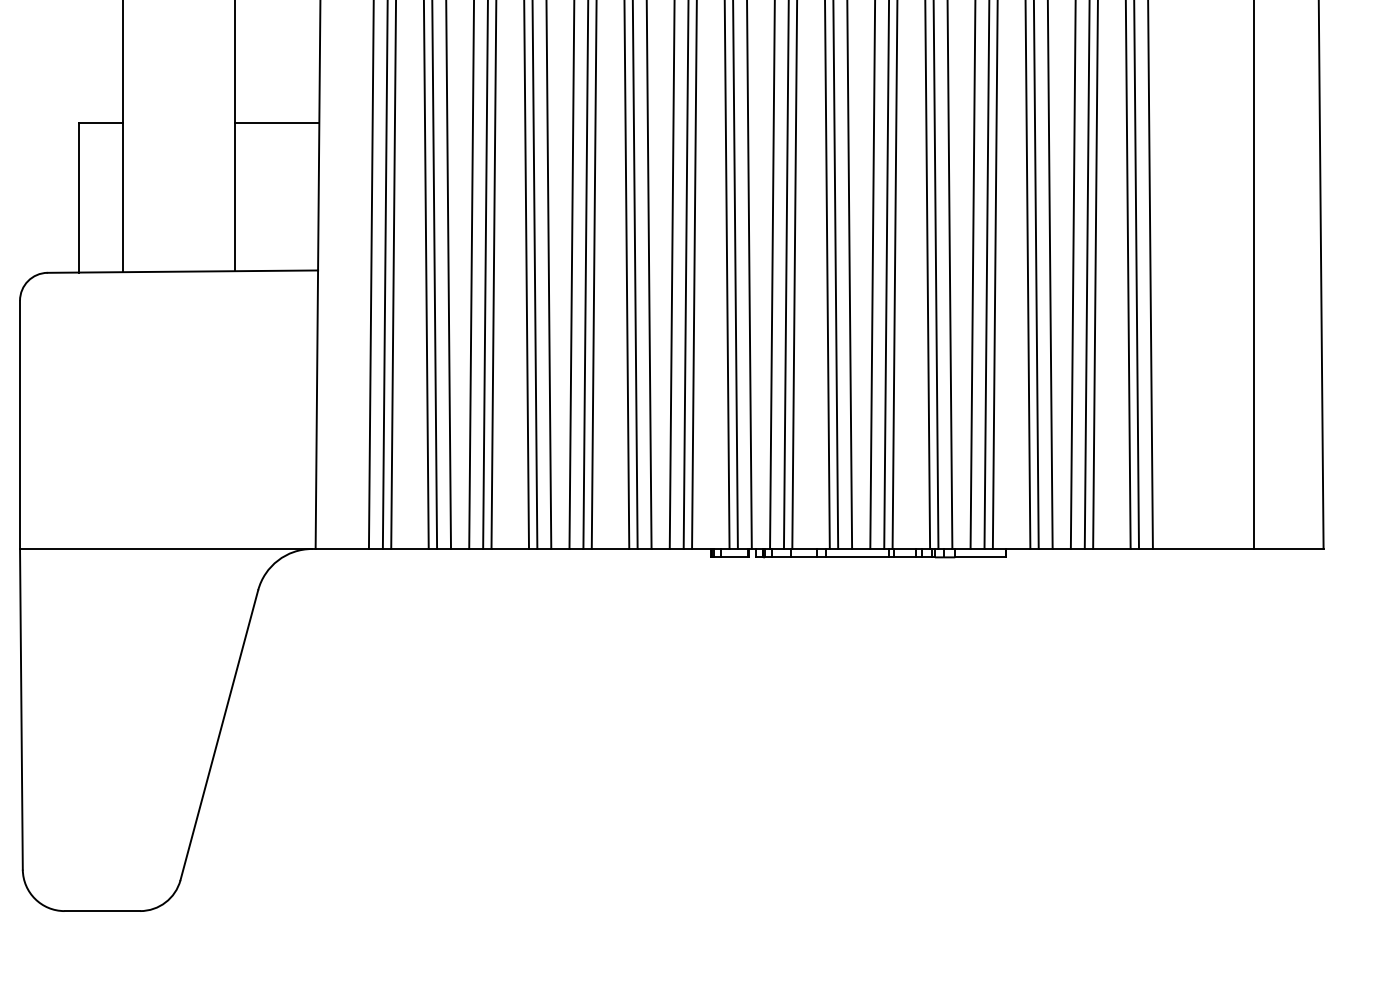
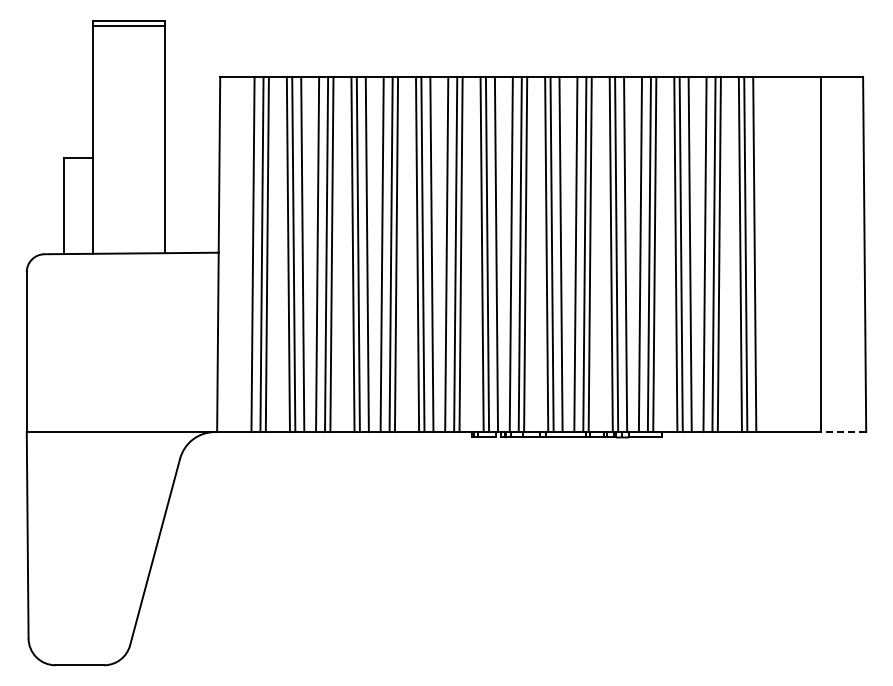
line: (275, 122) -> (191, 157), removed
line: (1288, 549) -> (843, 432), solid -> dashed

